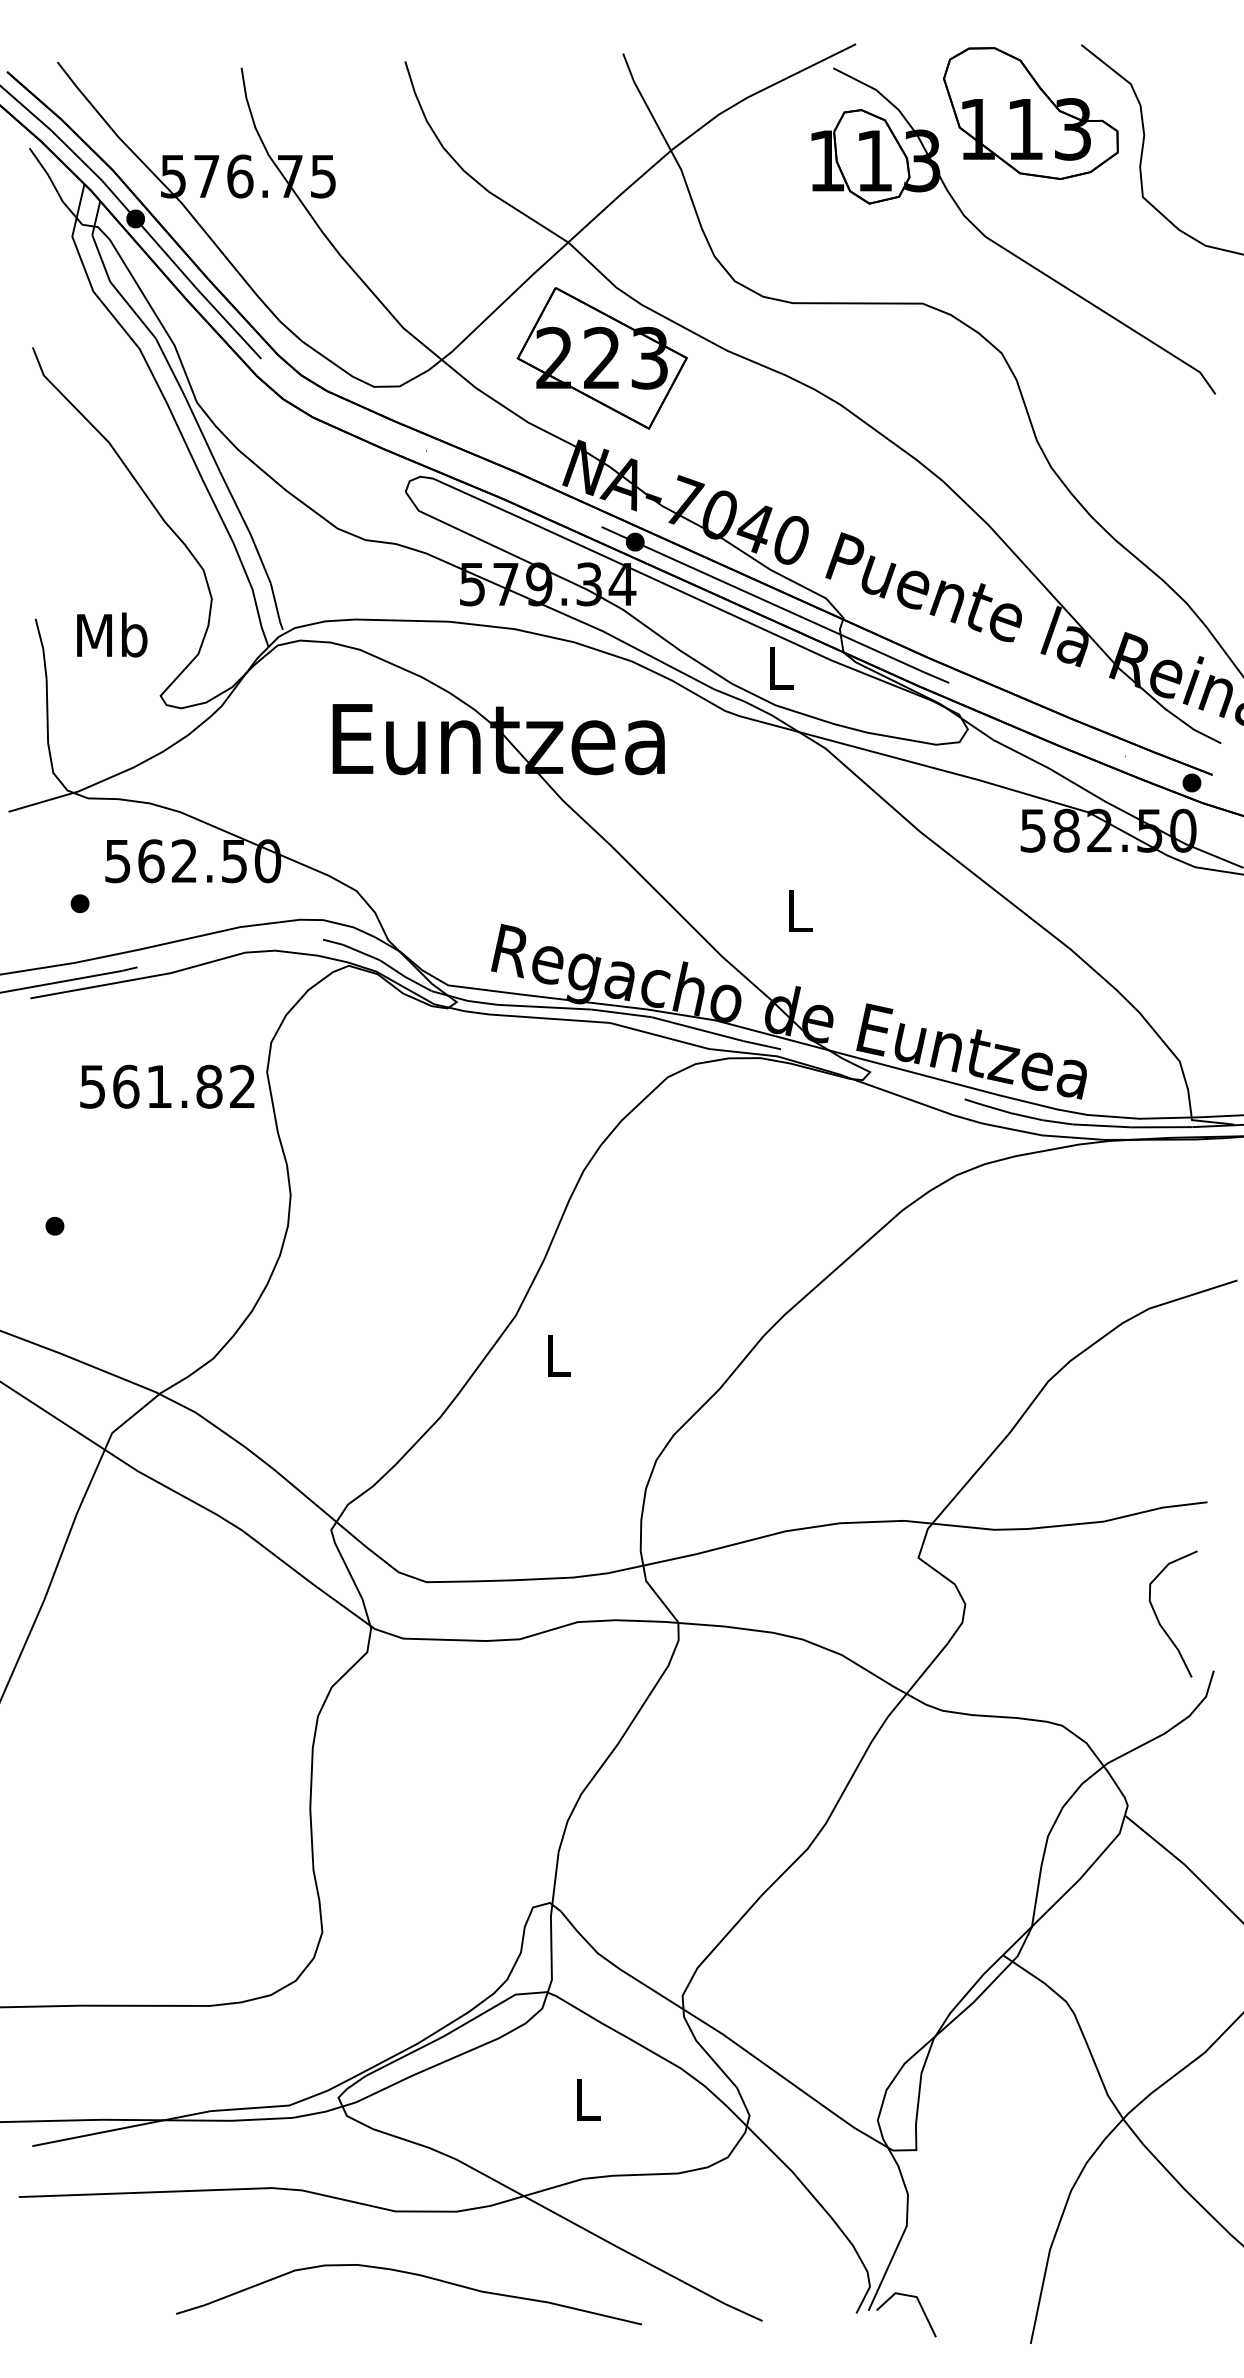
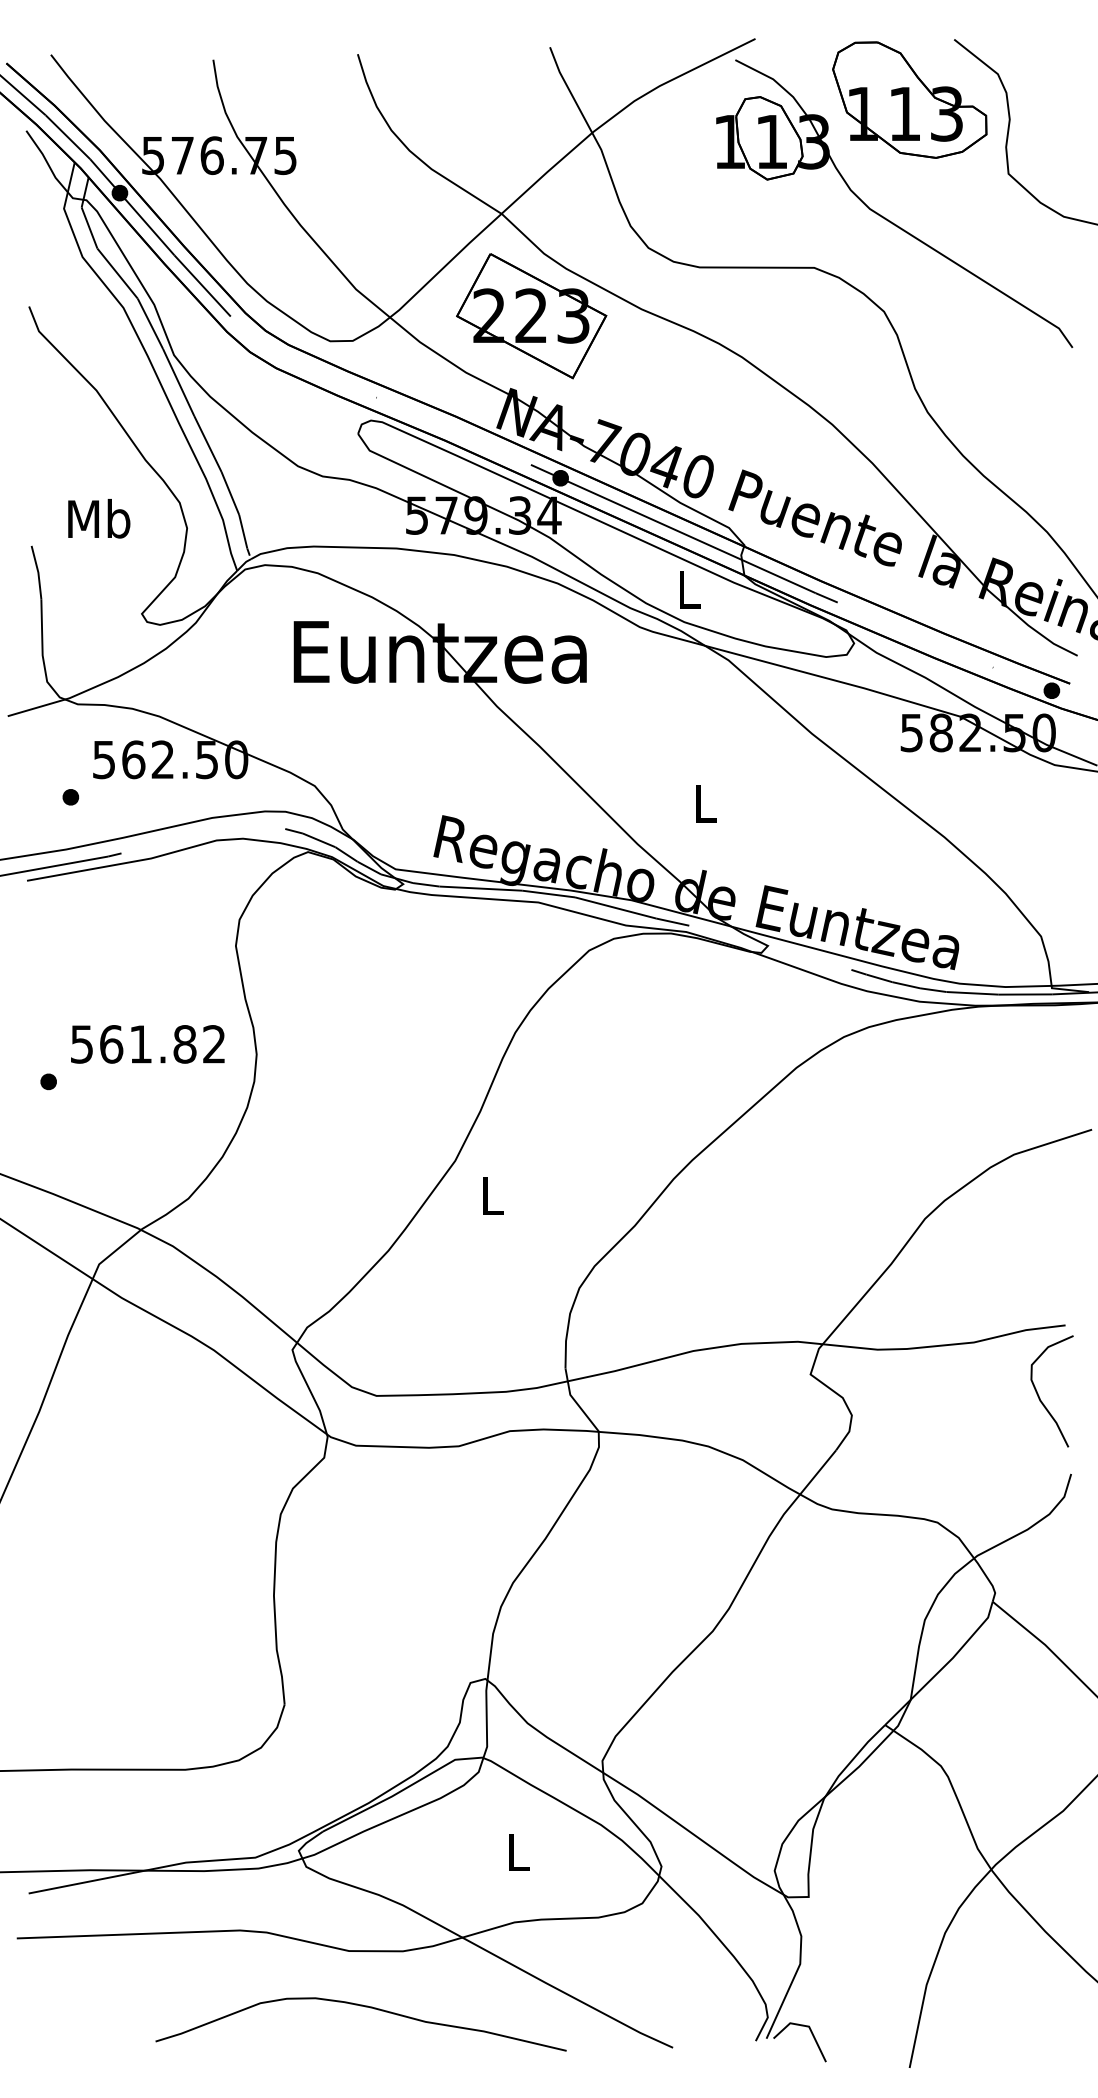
text: (112, 634) -> (99, 518), moved
text: (167, 1086) -> (147, 1044), moved
curve: (1159, 1620) -> (1039, 1397), moved

